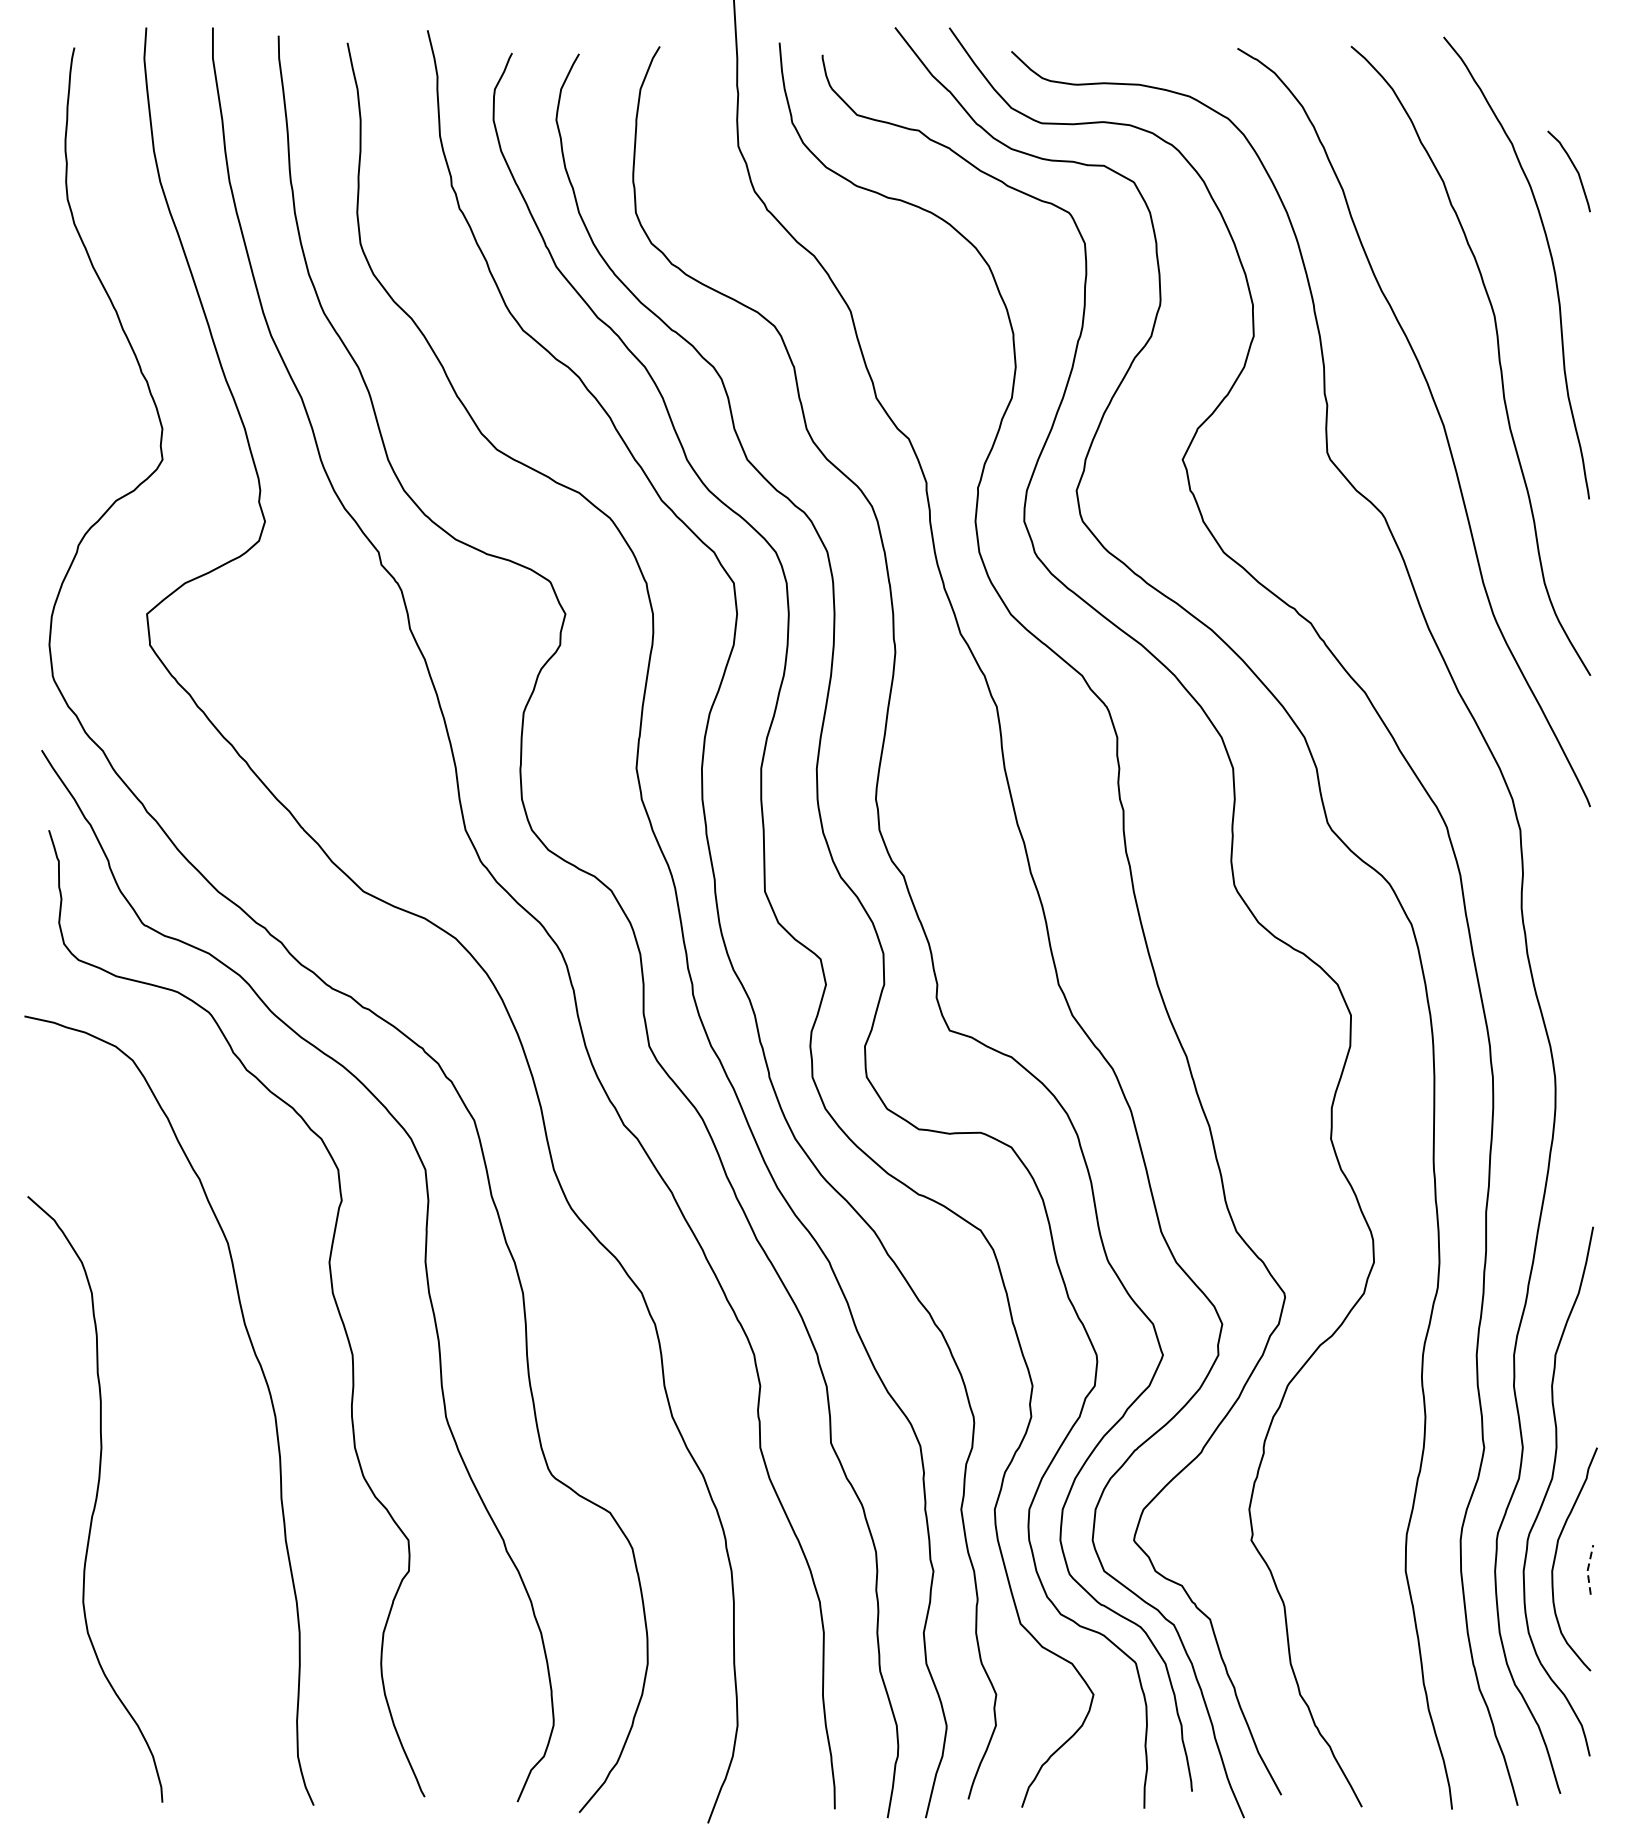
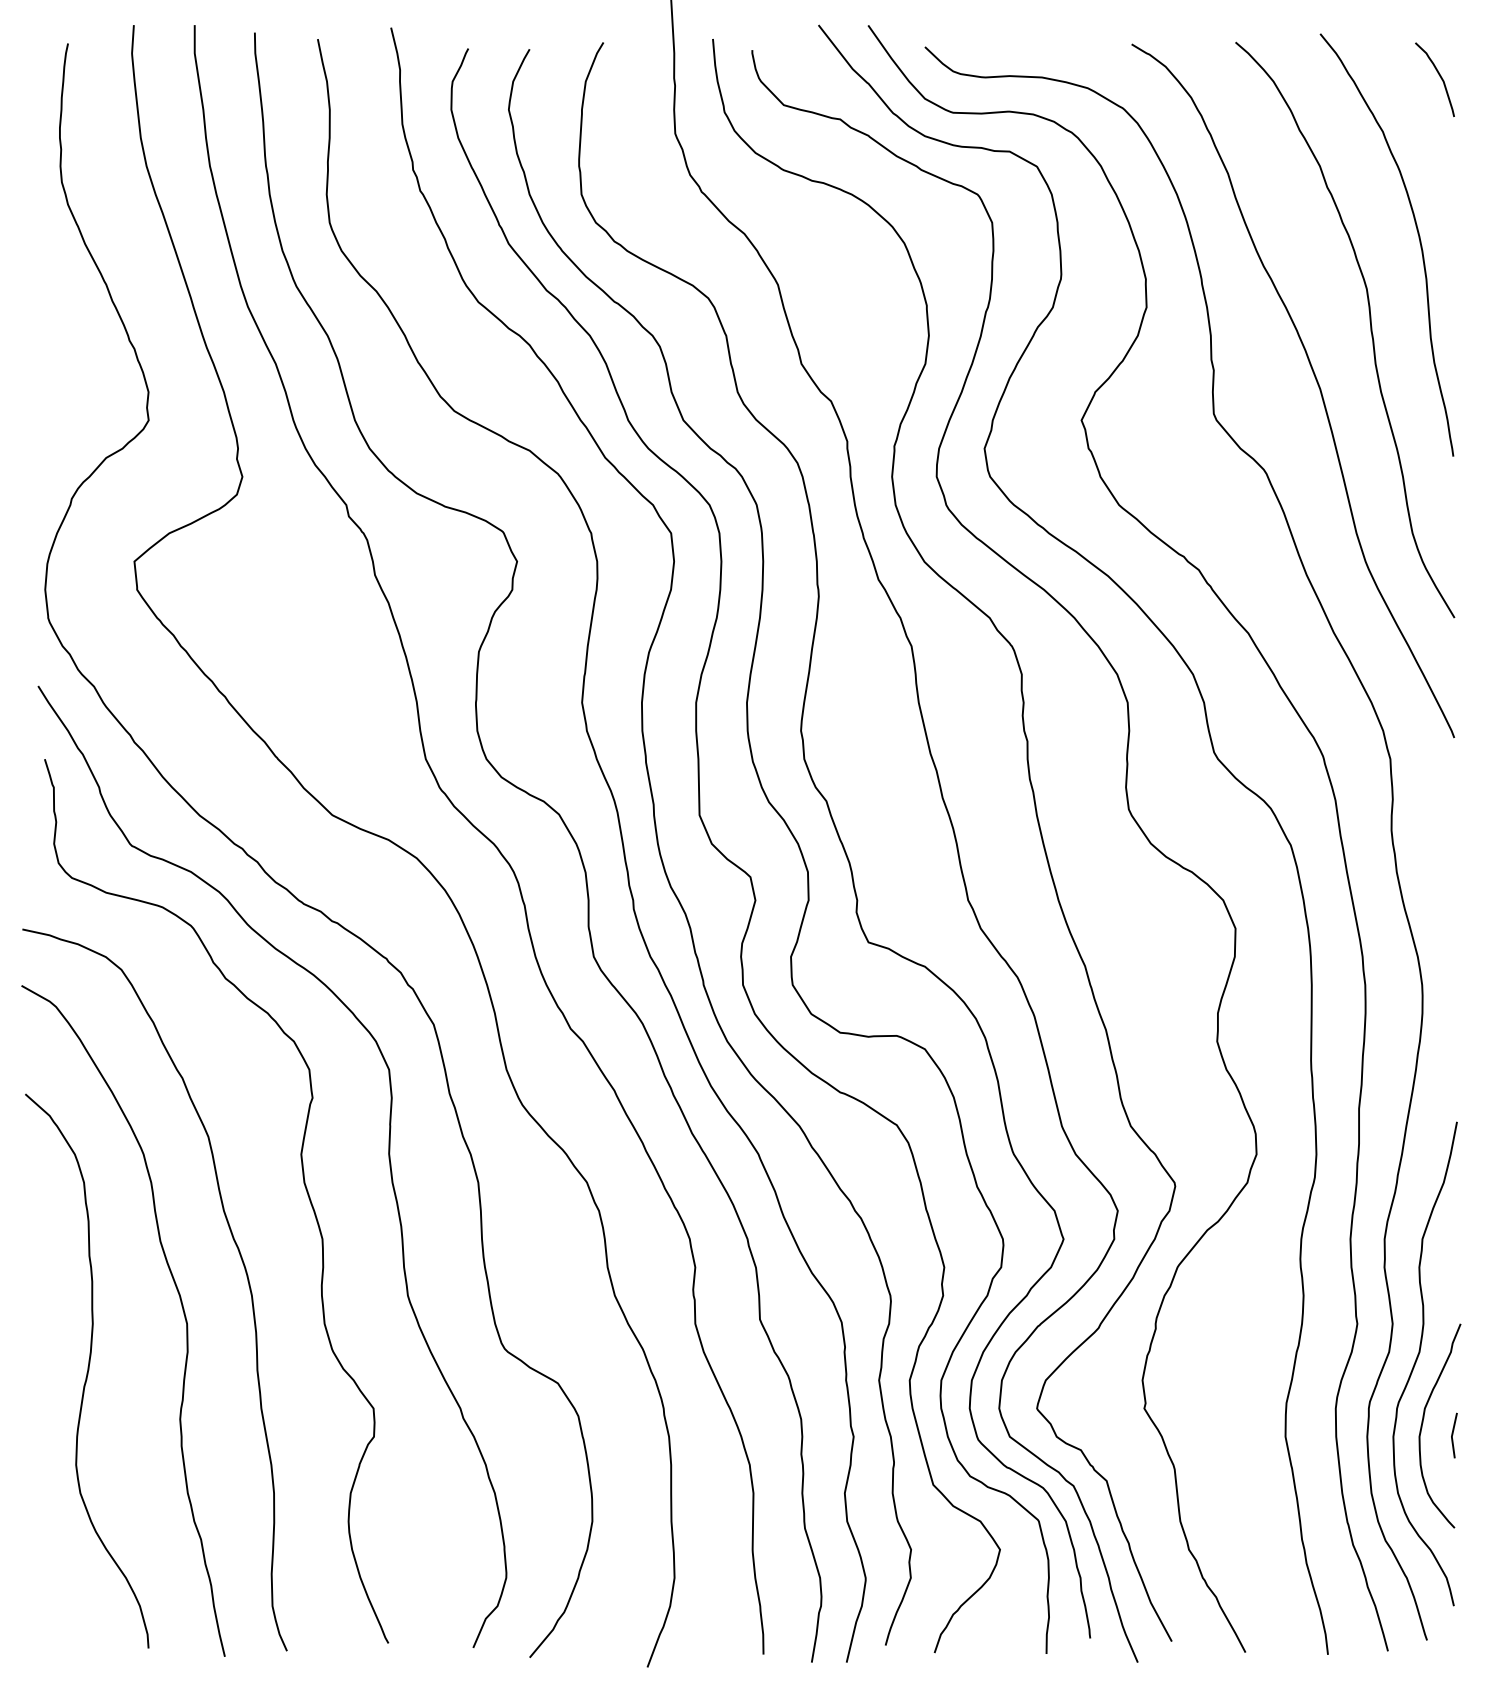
curve: (1574, 167) -> (1439, 76), moved
curve: (198, 1428) -> (181, 1306), added
line: (1588, 1569) -> (1452, 1435), dashed -> solid

